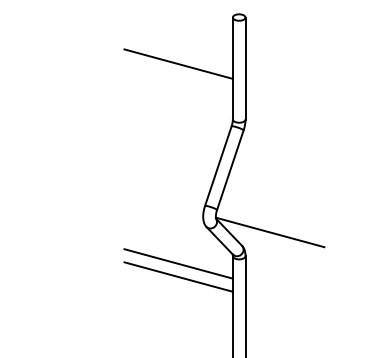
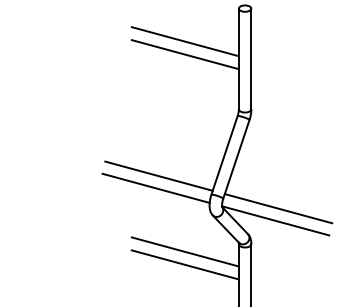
line: (178, 50) -> (185, 41), added
line: (151, 187) -> (158, 176), added
line: (148, 199) -> (155, 188), added
line: (272, 219) -> (278, 208), added

